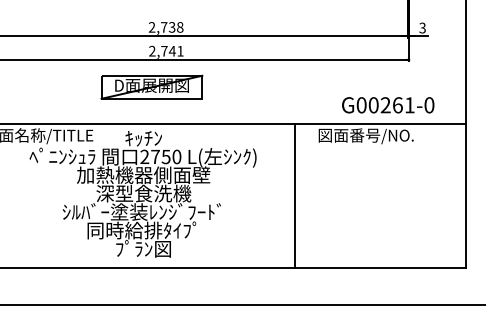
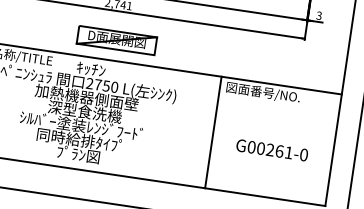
part: (151, 86) -> (116, 39), moved
text: (388, 105) -> (272, 150), moved
line: (295, 195) -> (213, 132), moved

